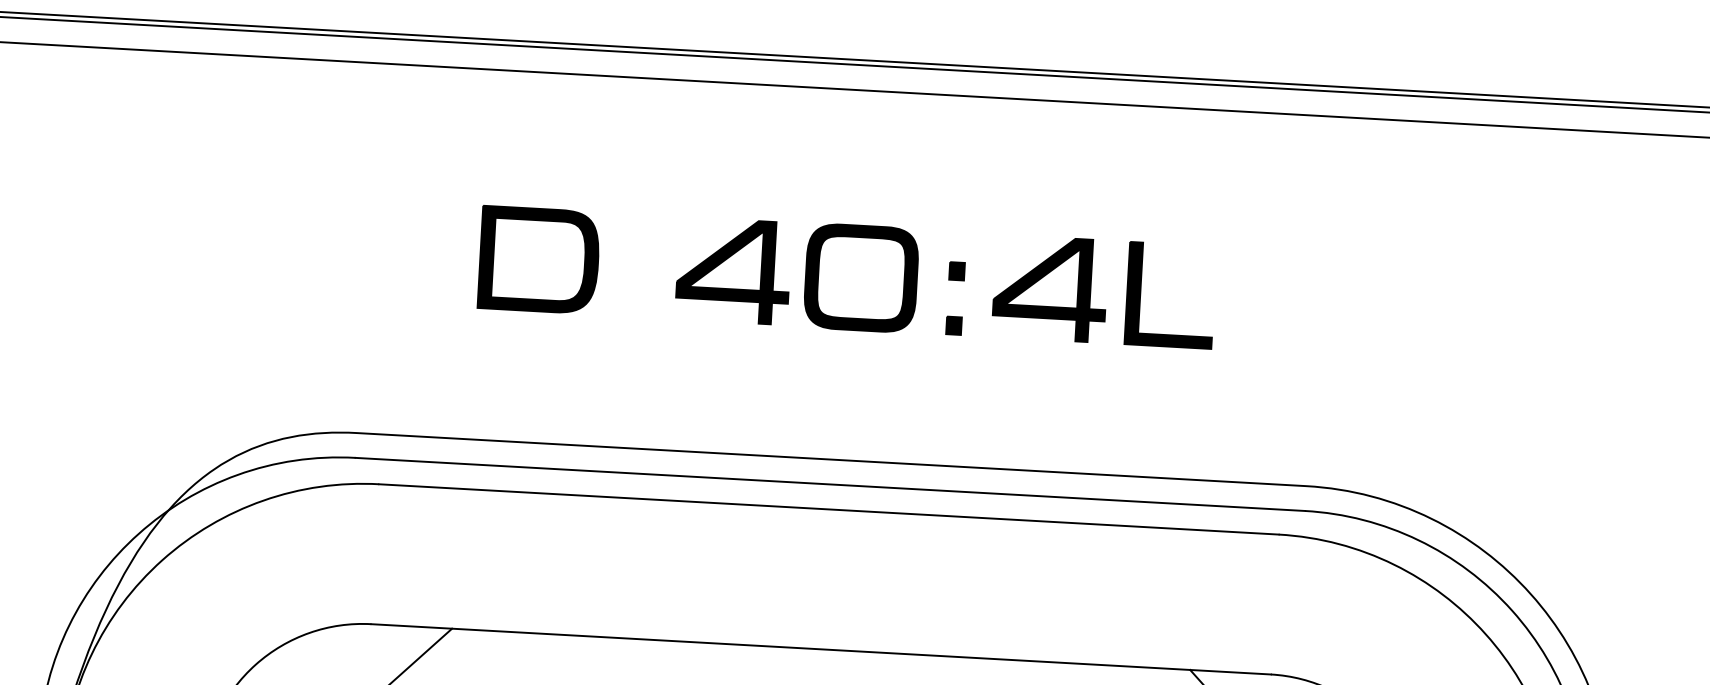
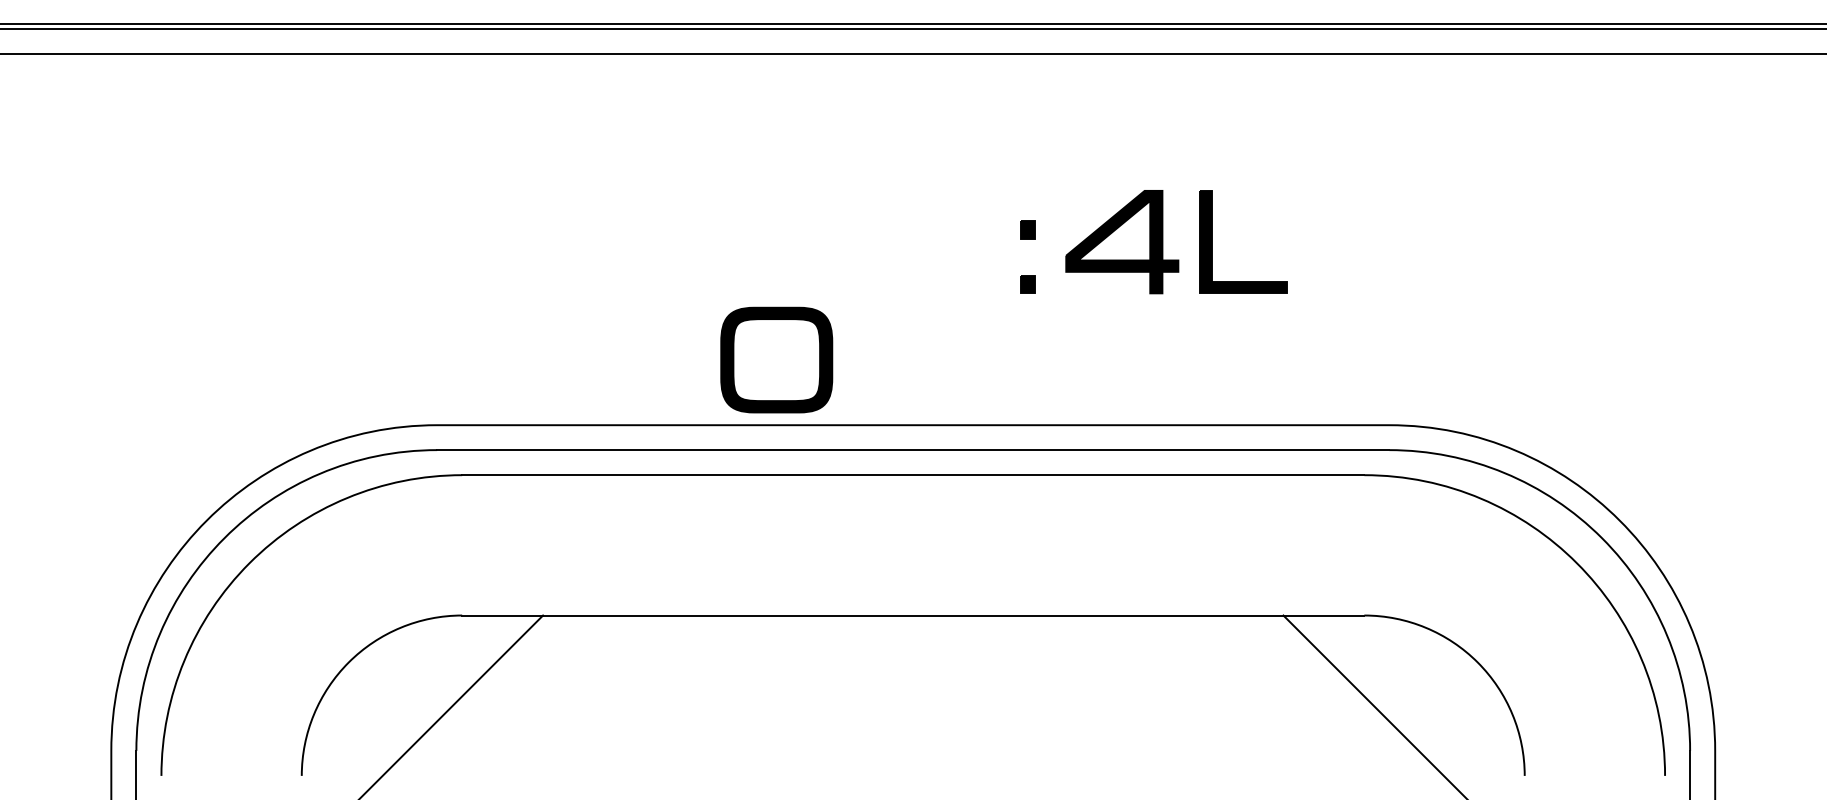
part: (539, 260) -> (609, 242), removed
part: (733, 271) -> (804, 242), removed
part: (861, 277) -> (776, 359), moved

